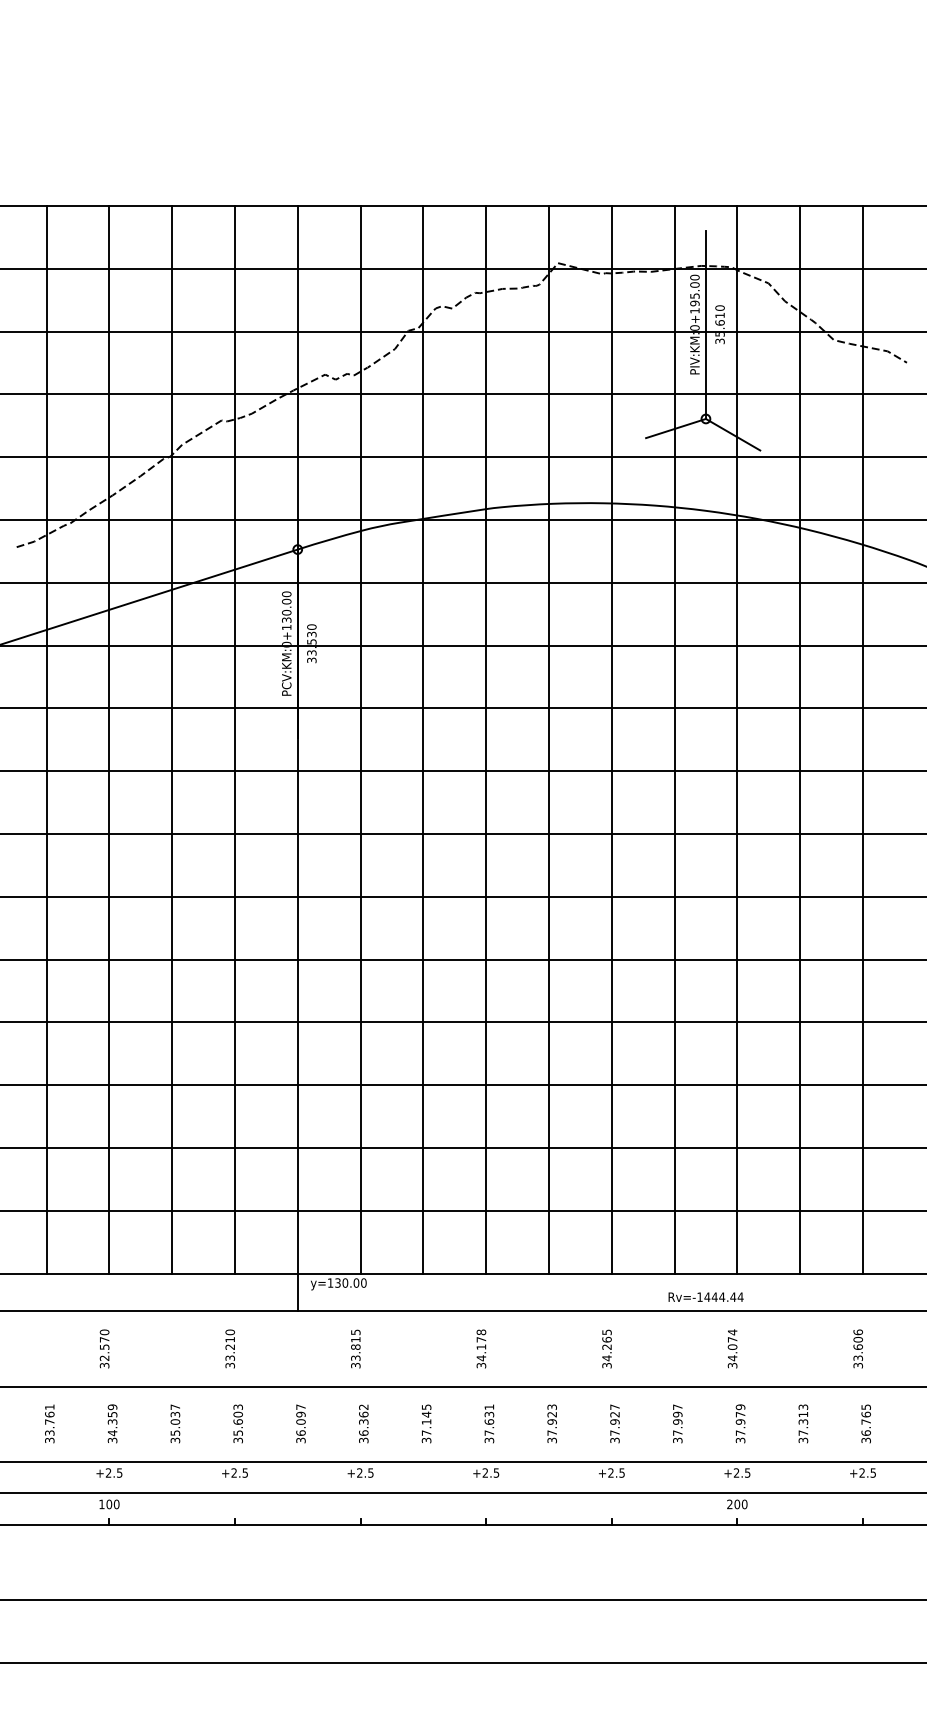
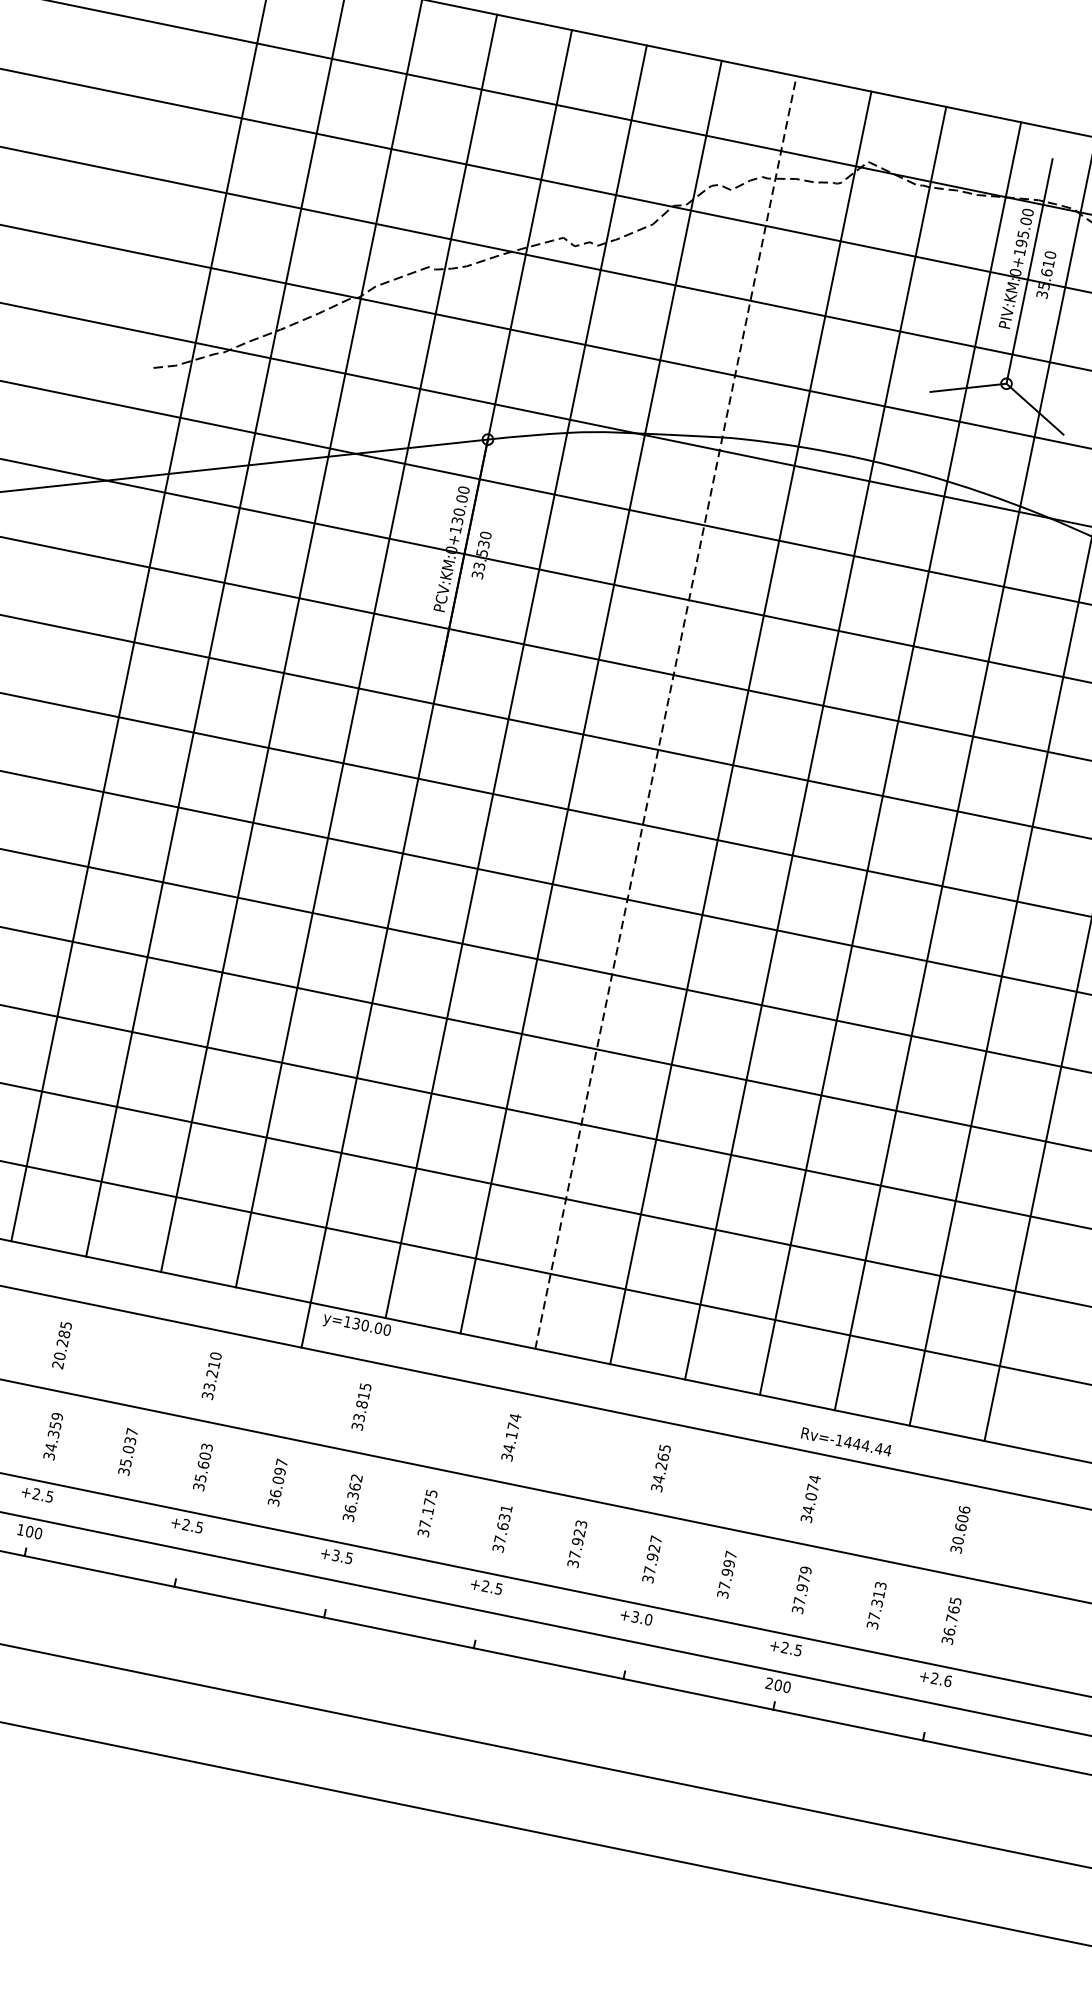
line: (486, 739) -> (666, 712), solid -> dashed
text: (705, 1296) -> (846, 1440), moved
text: (481, 1332) -> (515, 1417), 34.178 -> 34.174
text: (104, 1348) -> (62, 1344), 32.570 -> 20.285
text: (857, 1358) -> (957, 1540), 33.606 -> 30.606
text: (426, 1414) -> (429, 1502), 37.145 -> 37.175
text: (616, 1472) -> (642, 1617), +2.5 -> +3.0
text: (873, 1472) -> (948, 1680), +2.5 -> +2.6
text: (359, 1473) -> (335, 1556), +2.5 -> +3.5

